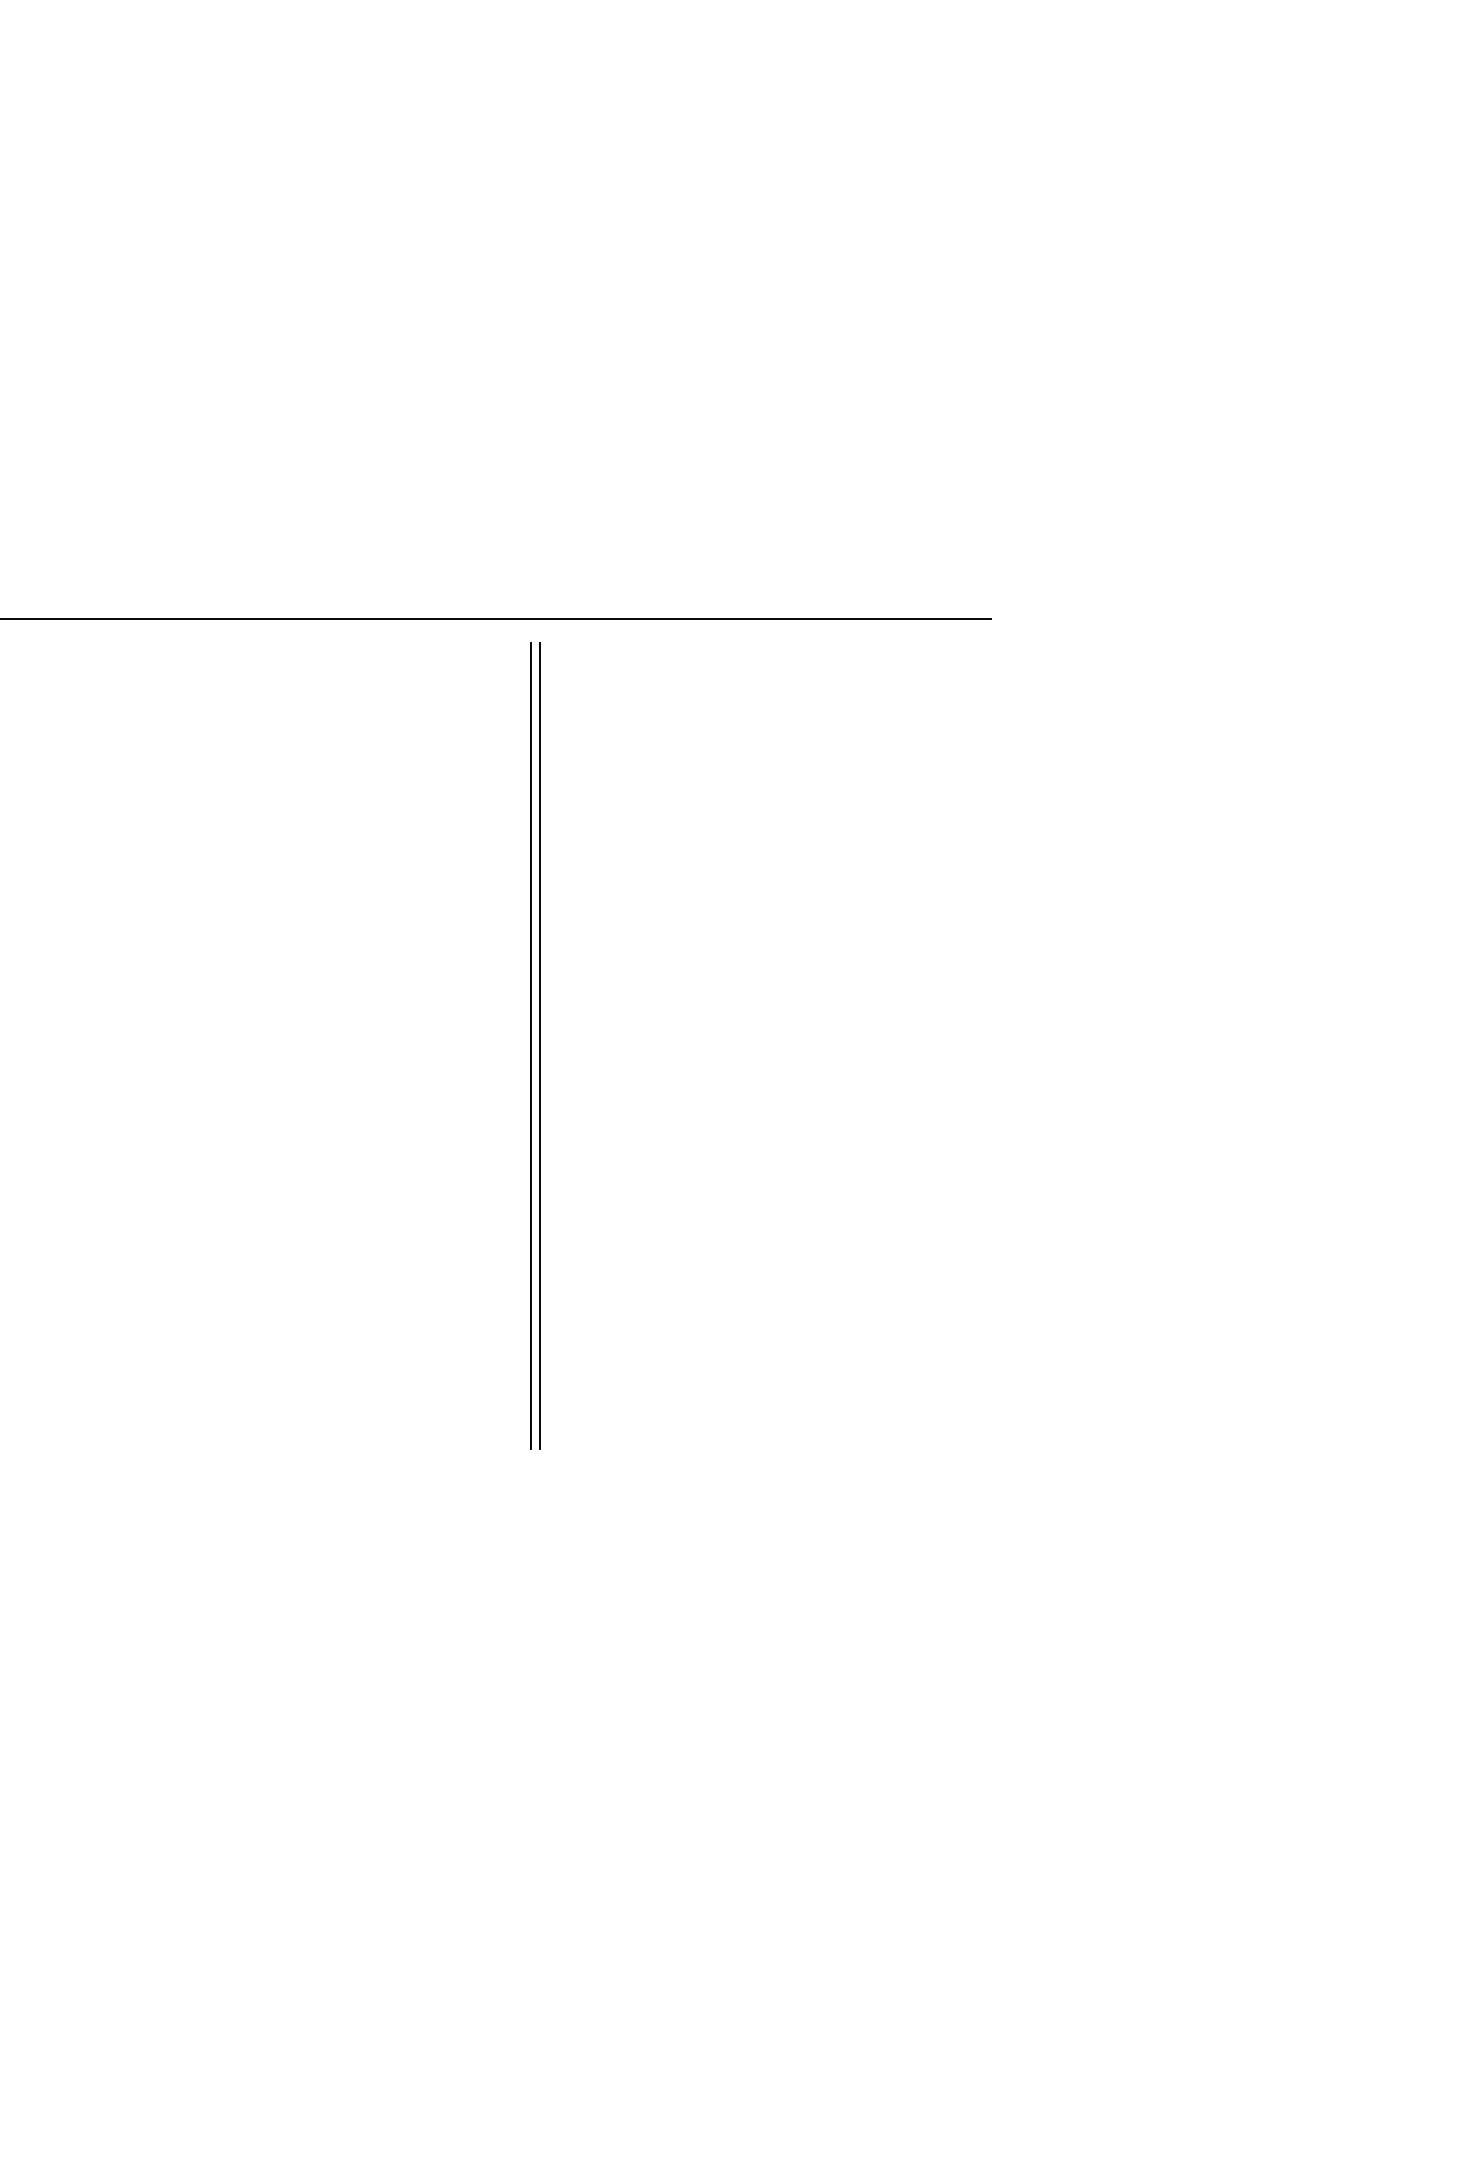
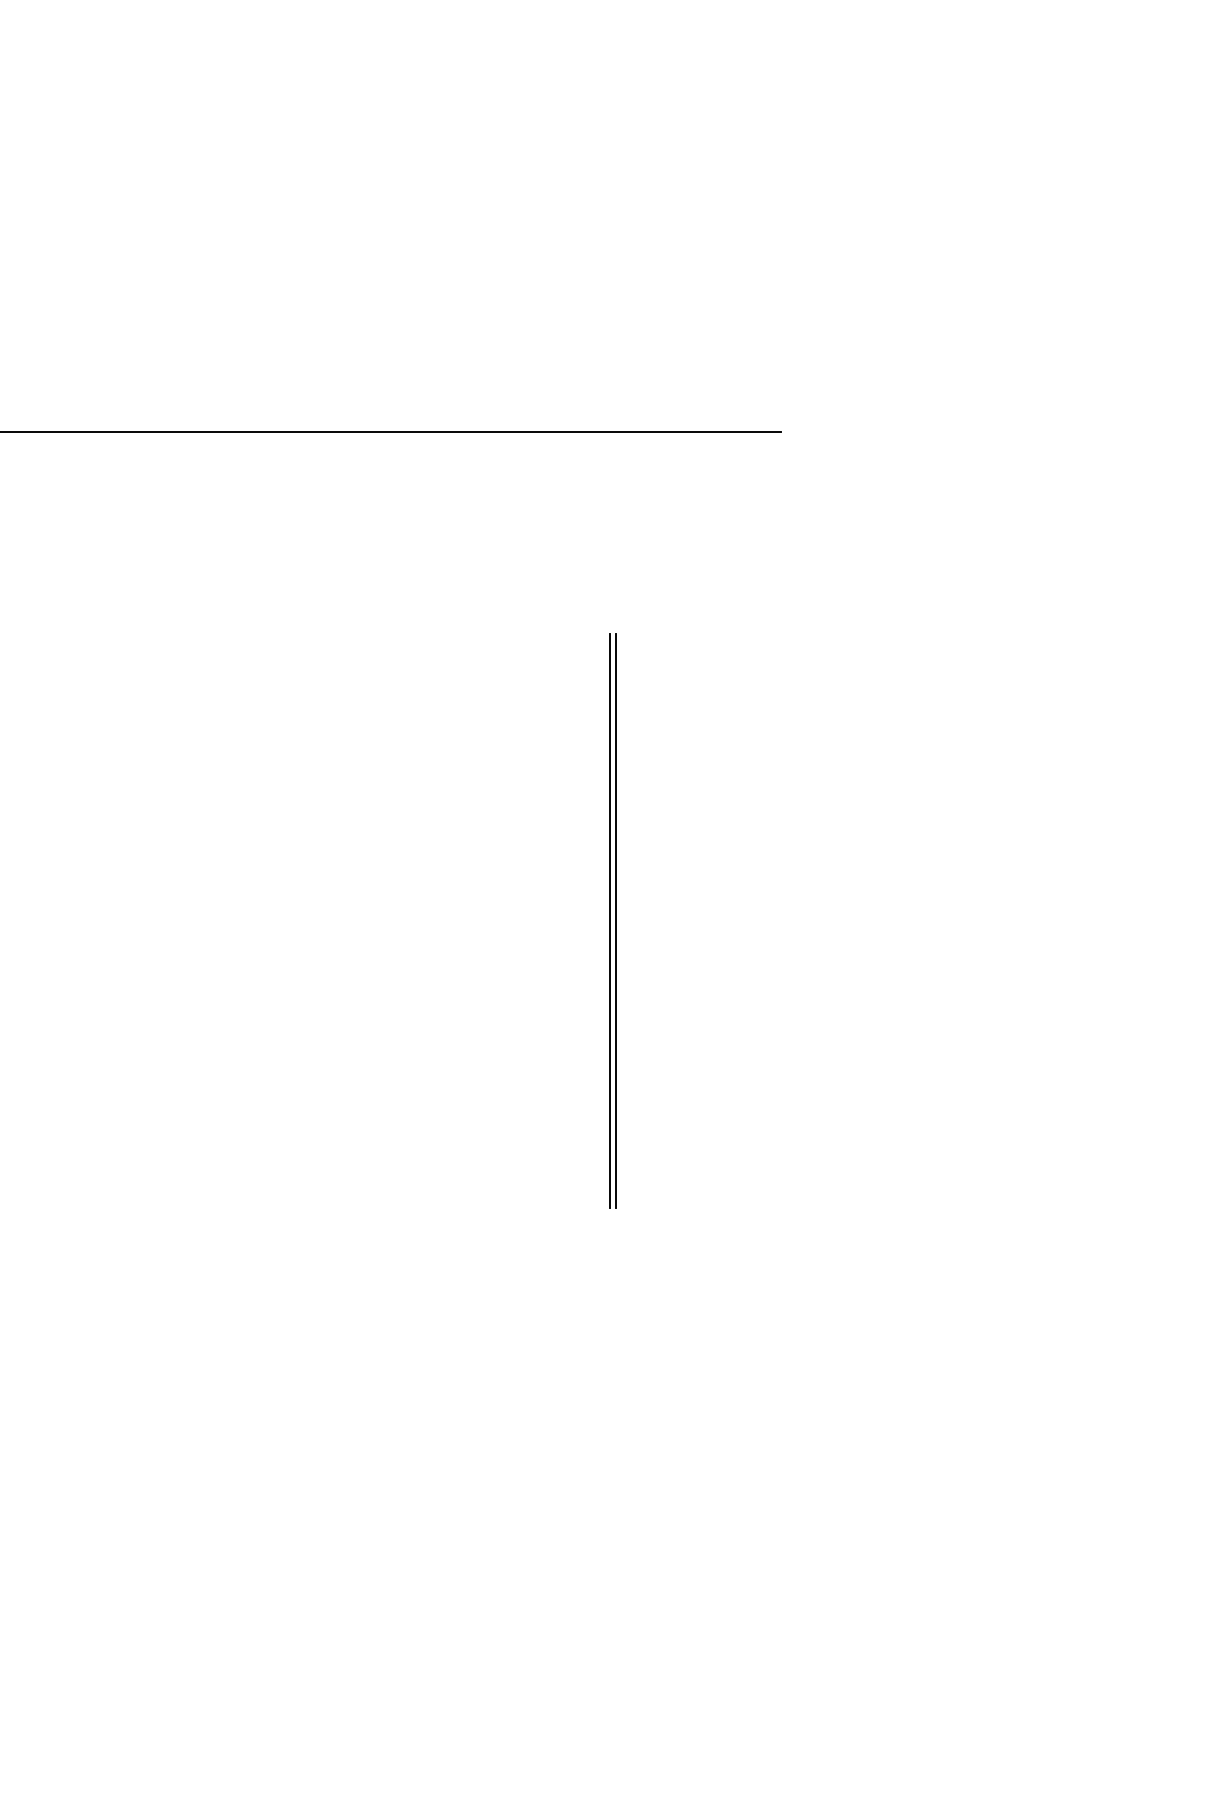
part: (534, 1045) -> (612, 920), moved

